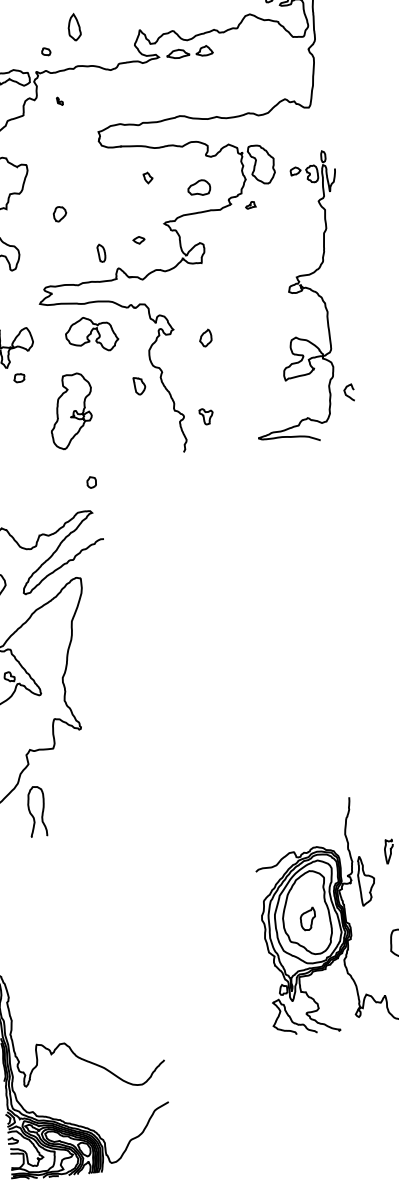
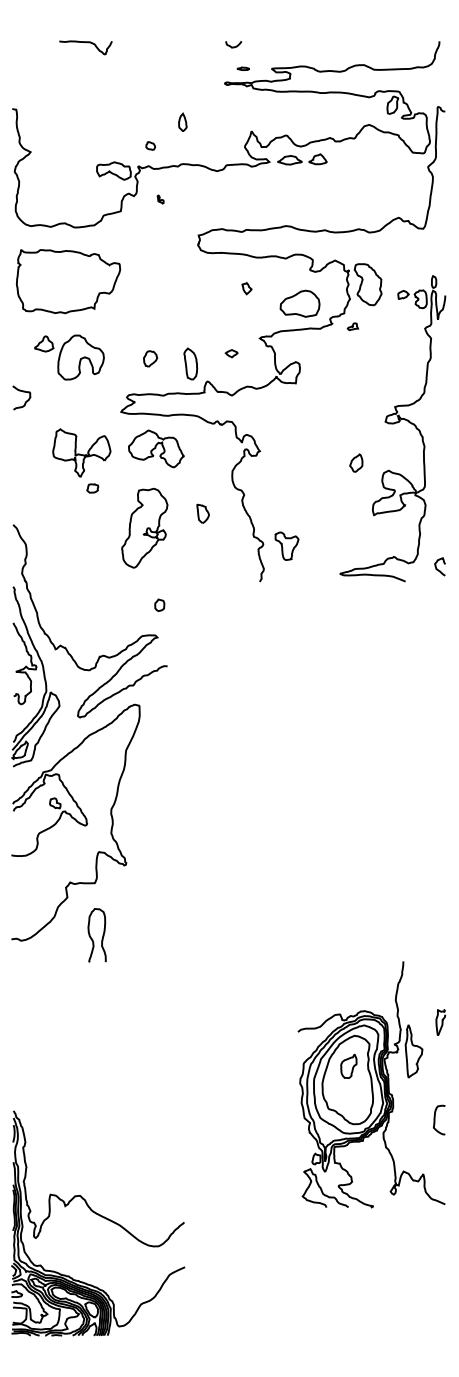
part: (74, 26) -> (182, 121), size x0.62
part: (198, 187) -> (299, 303), size x1.67
part: (59, 213) -> (150, 358), moved
part: (101, 252) -> (190, 363), size x1.67
part: (92, 334) -> (156, 448), moved
part: (205, 337) -> (356, 462), moved
part: (139, 385) -> (202, 513), moved
curve: (346, 394) -> (437, 568), moved
part: (205, 416) -> (286, 545), size x1.67
curve: (32, 814) -> (92, 938), moved
part: (307, 918) -> (348, 1065), moved

